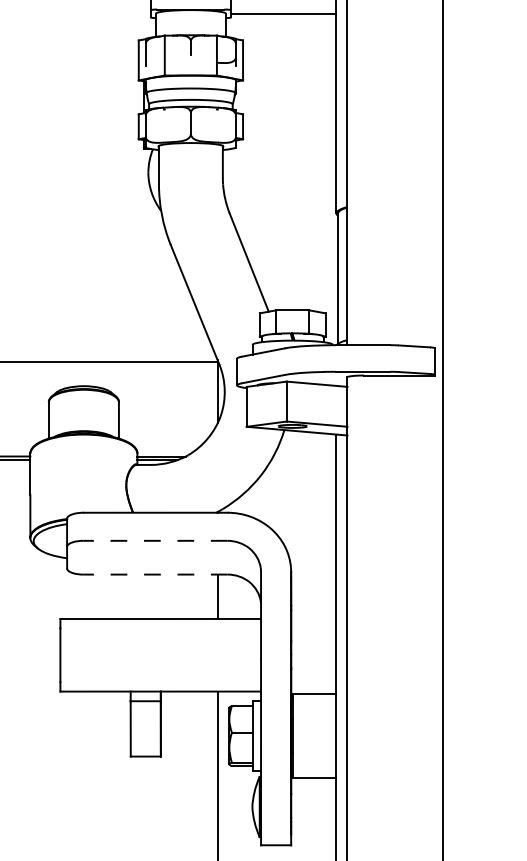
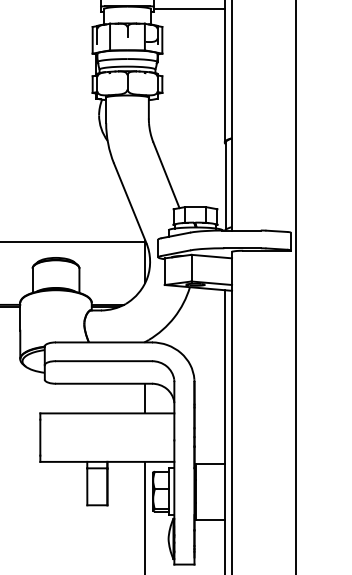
line: (154, 541) -> (103, 361), dashed -> solid
line: (154, 574) -> (103, 383), dashed -> solid

